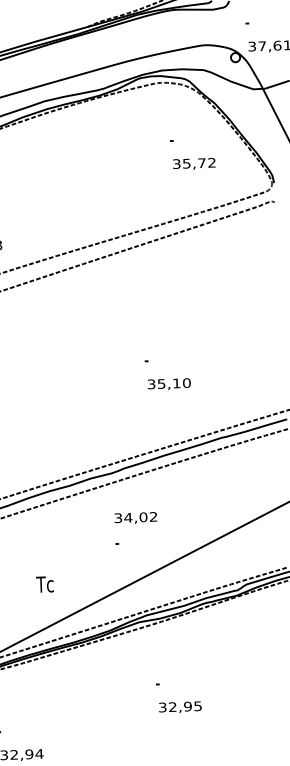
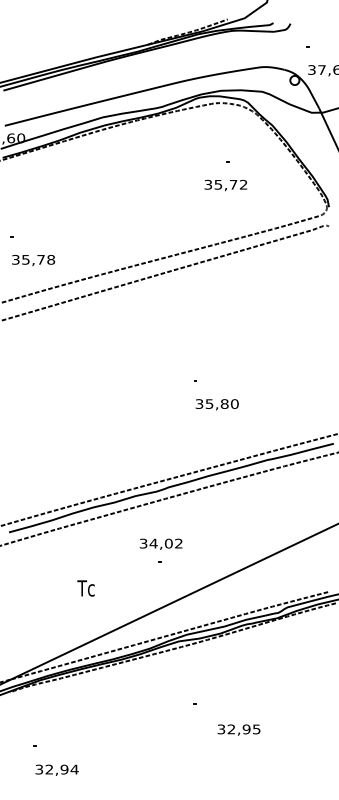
text: (193, 164) -> (225, 185), moved
text: (176, 382) -> (224, 403), 35,10 -> 35,80
text: (135, 517) -> (160, 543), moved
text: (44, 584) -> (85, 588), moved
text: (179, 706) -> (238, 729), moved

